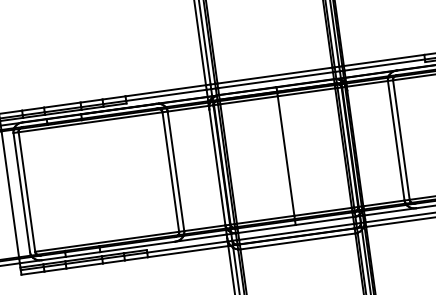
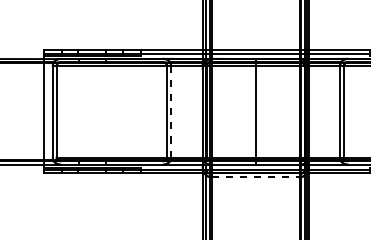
line: (176, 170) -> (171, 111), solid -> dashed
line: (299, 241) -> (256, 177), solid -> dashed

